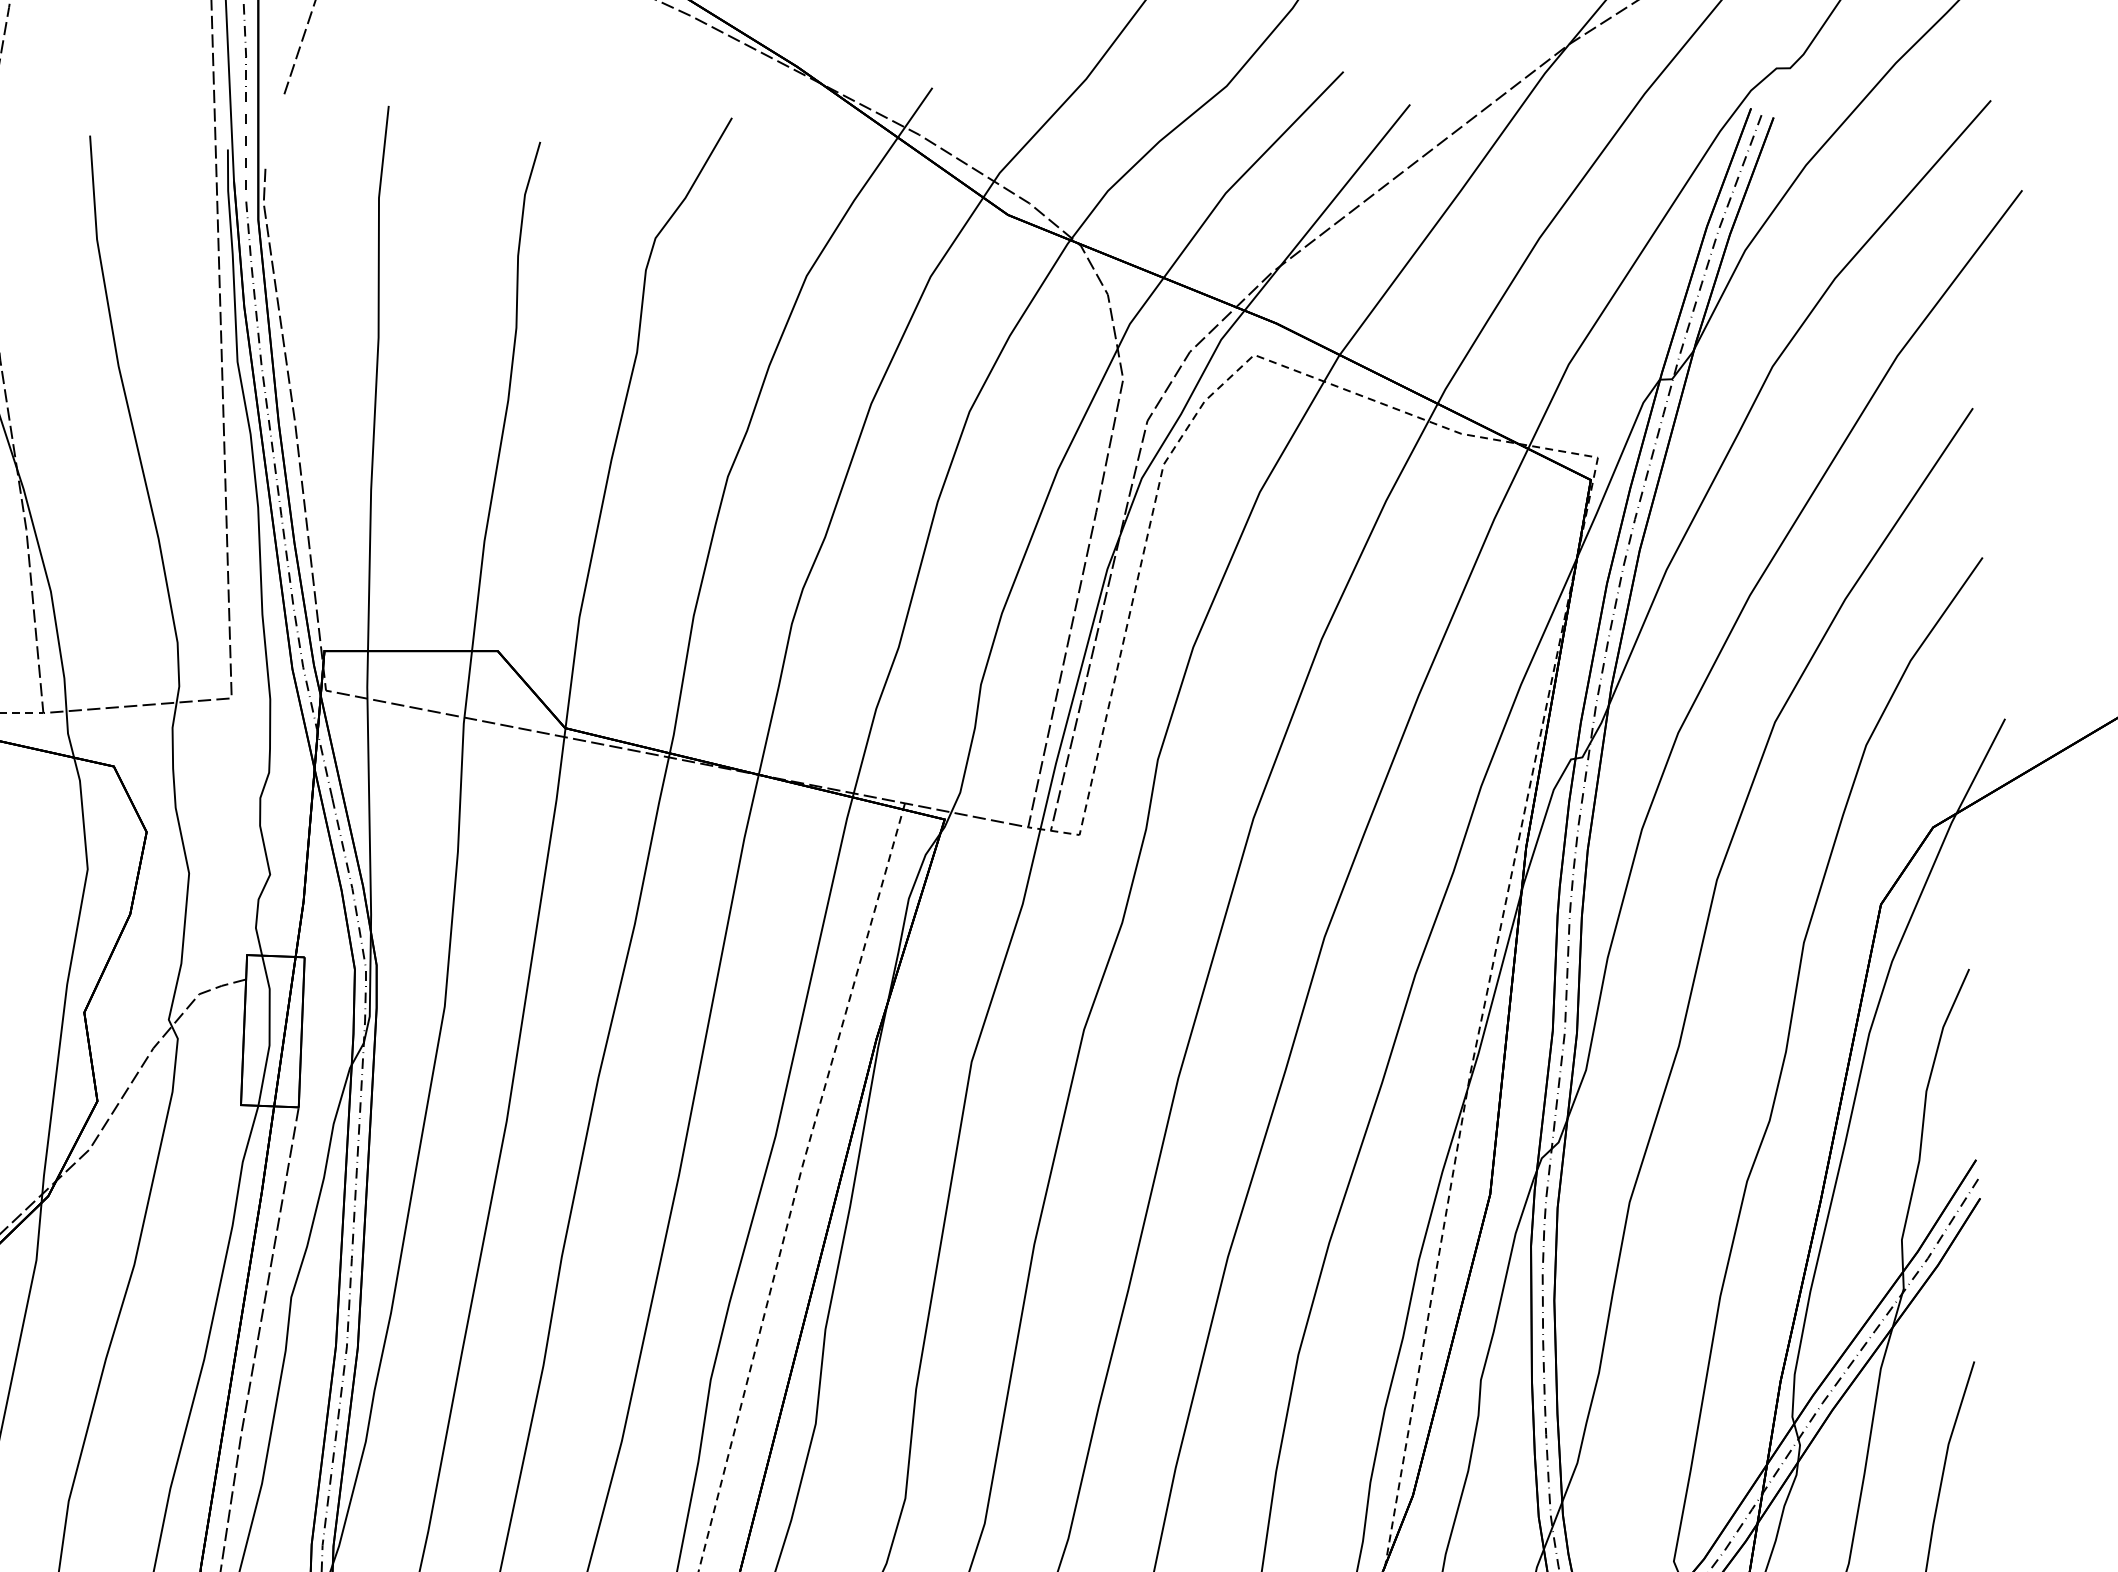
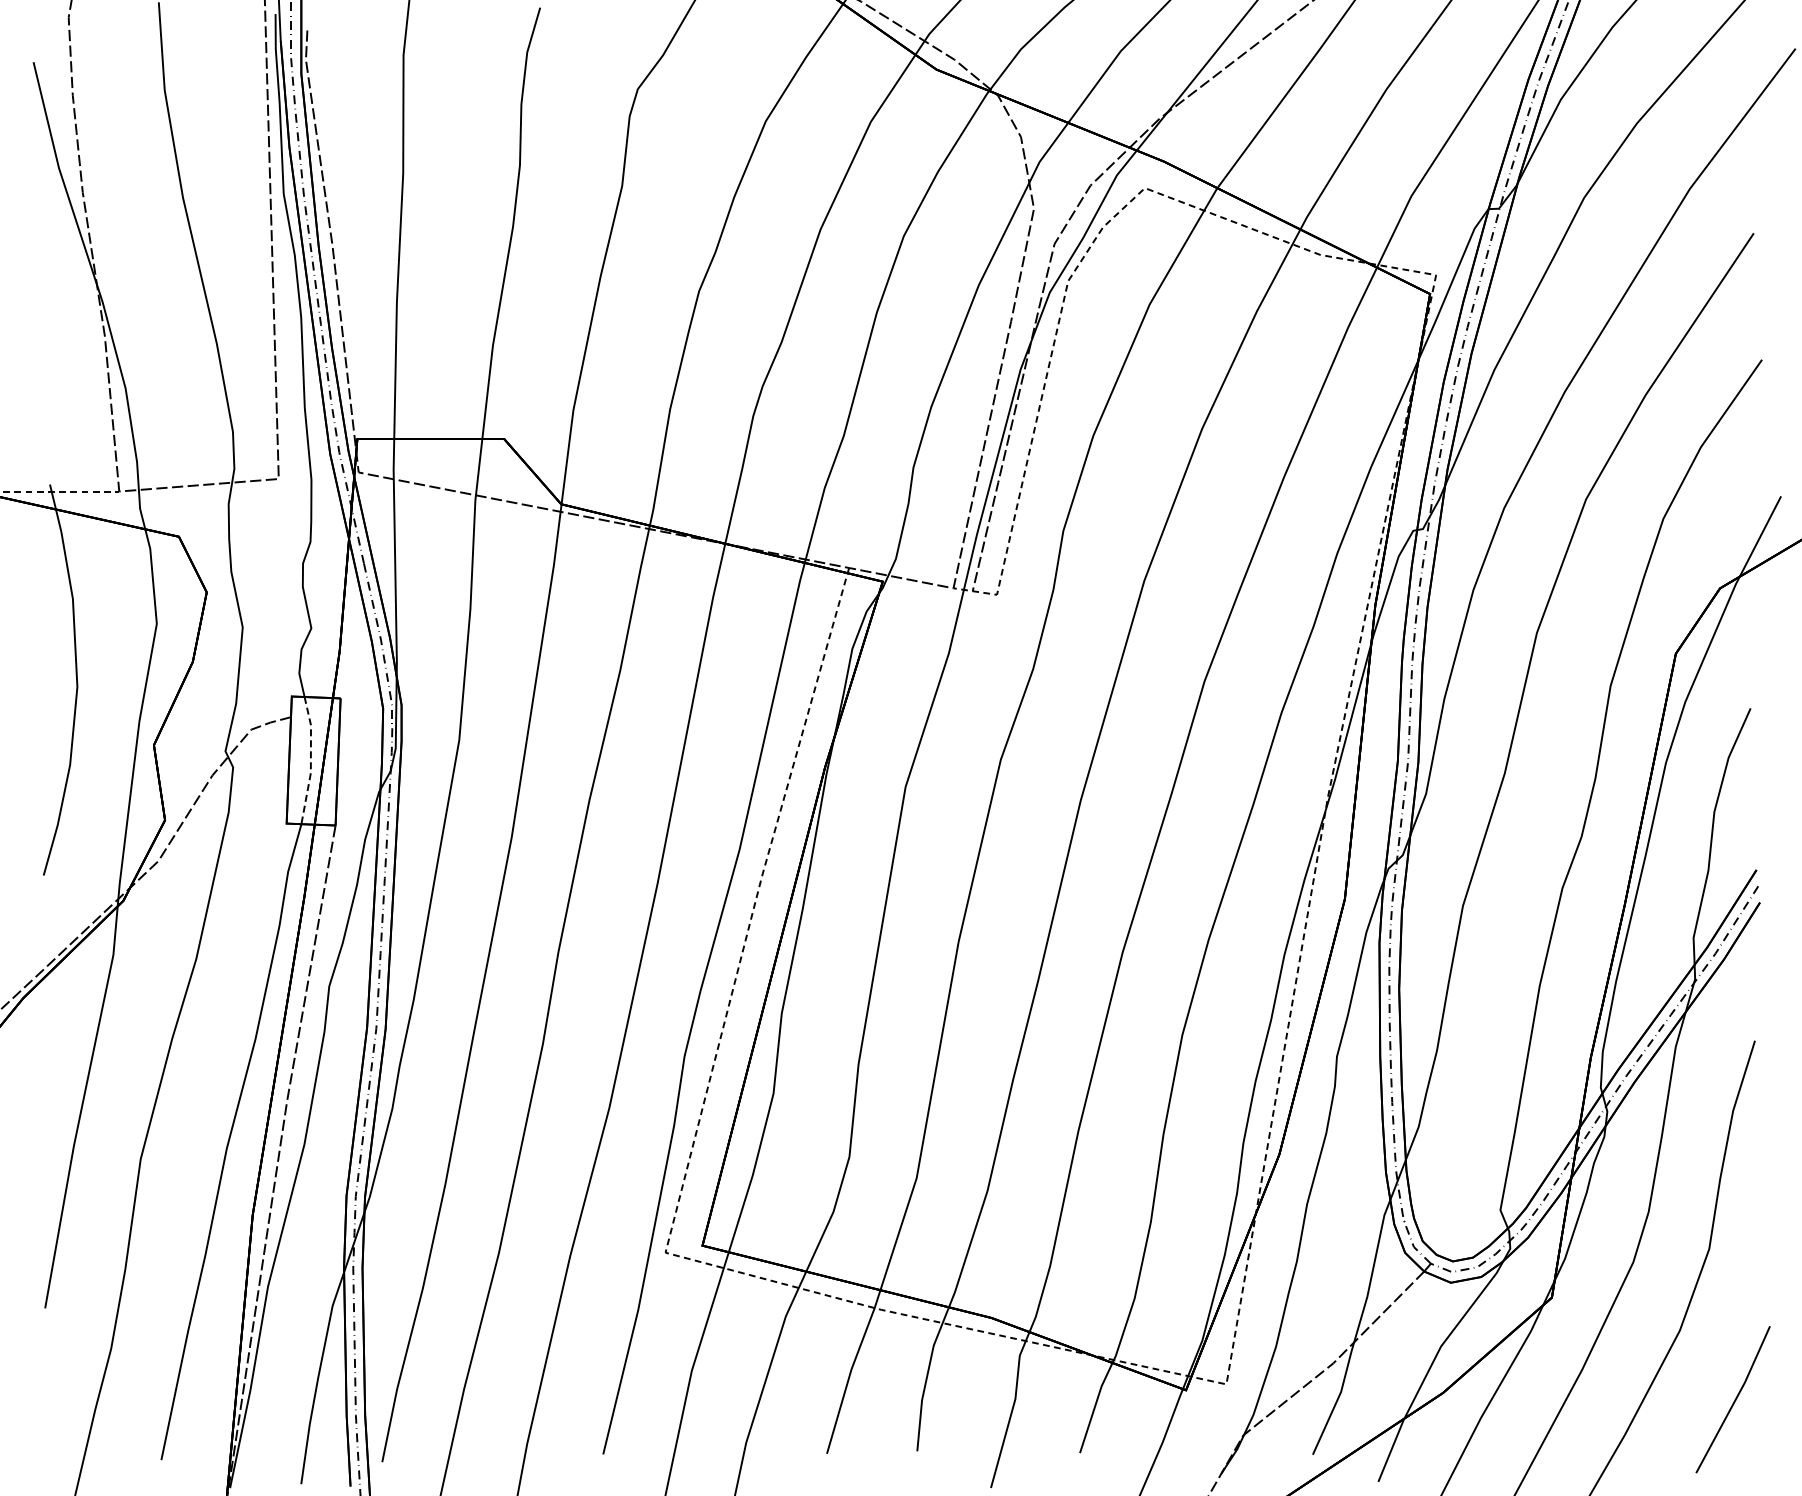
line: (269, 1031) -> (310, 761), solid -> dashed

